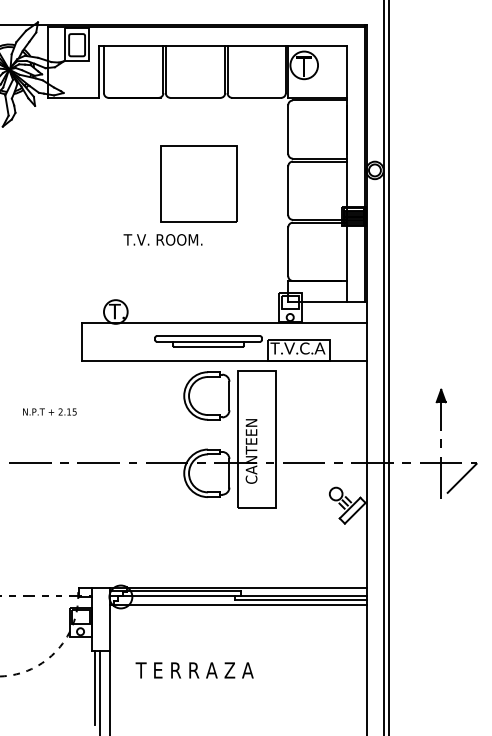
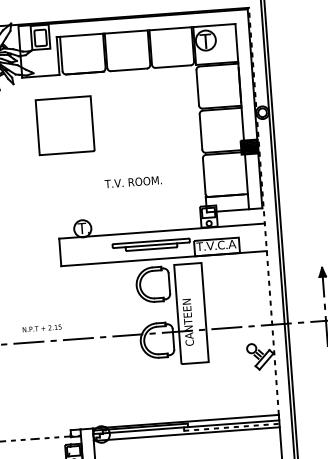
part: (198, 183) -> (64, 125), moved
text: (162, 239) -> (132, 181), moved
line: (366, 306) -> (263, 211), solid -> dashed
text: (49, 411) -> (41, 328), moved
line: (300, 600) -> (231, 427), solid -> dashed

